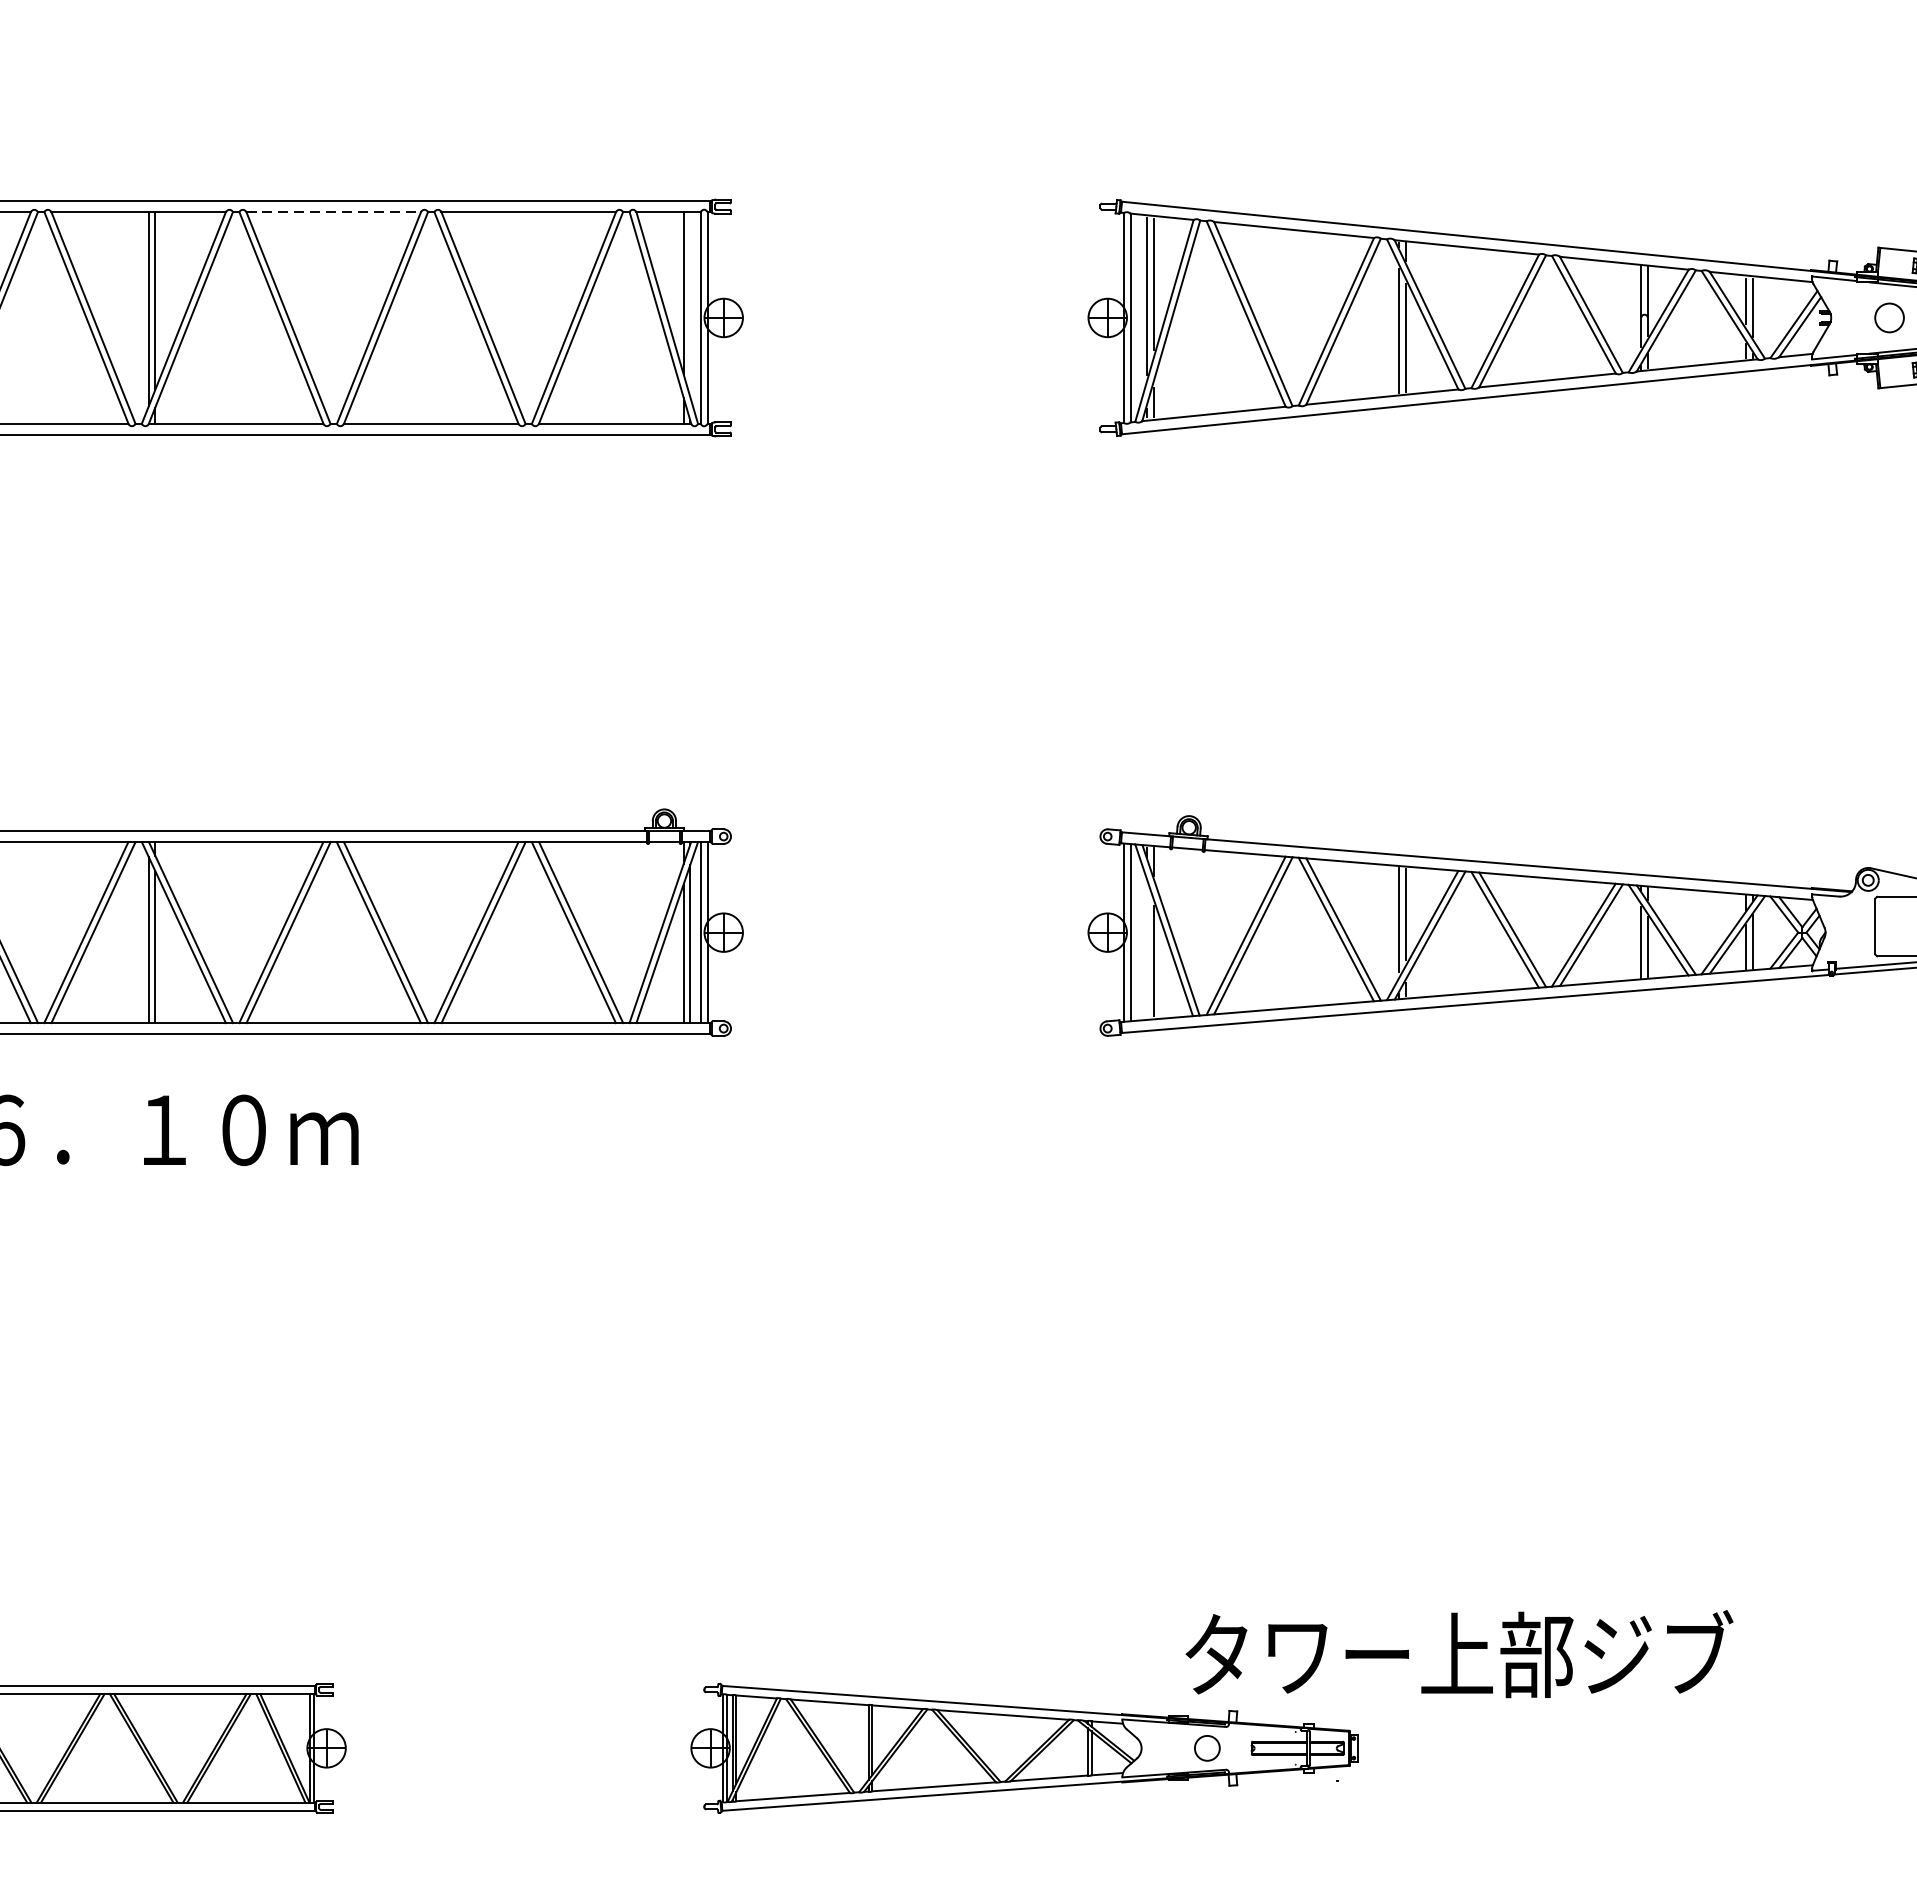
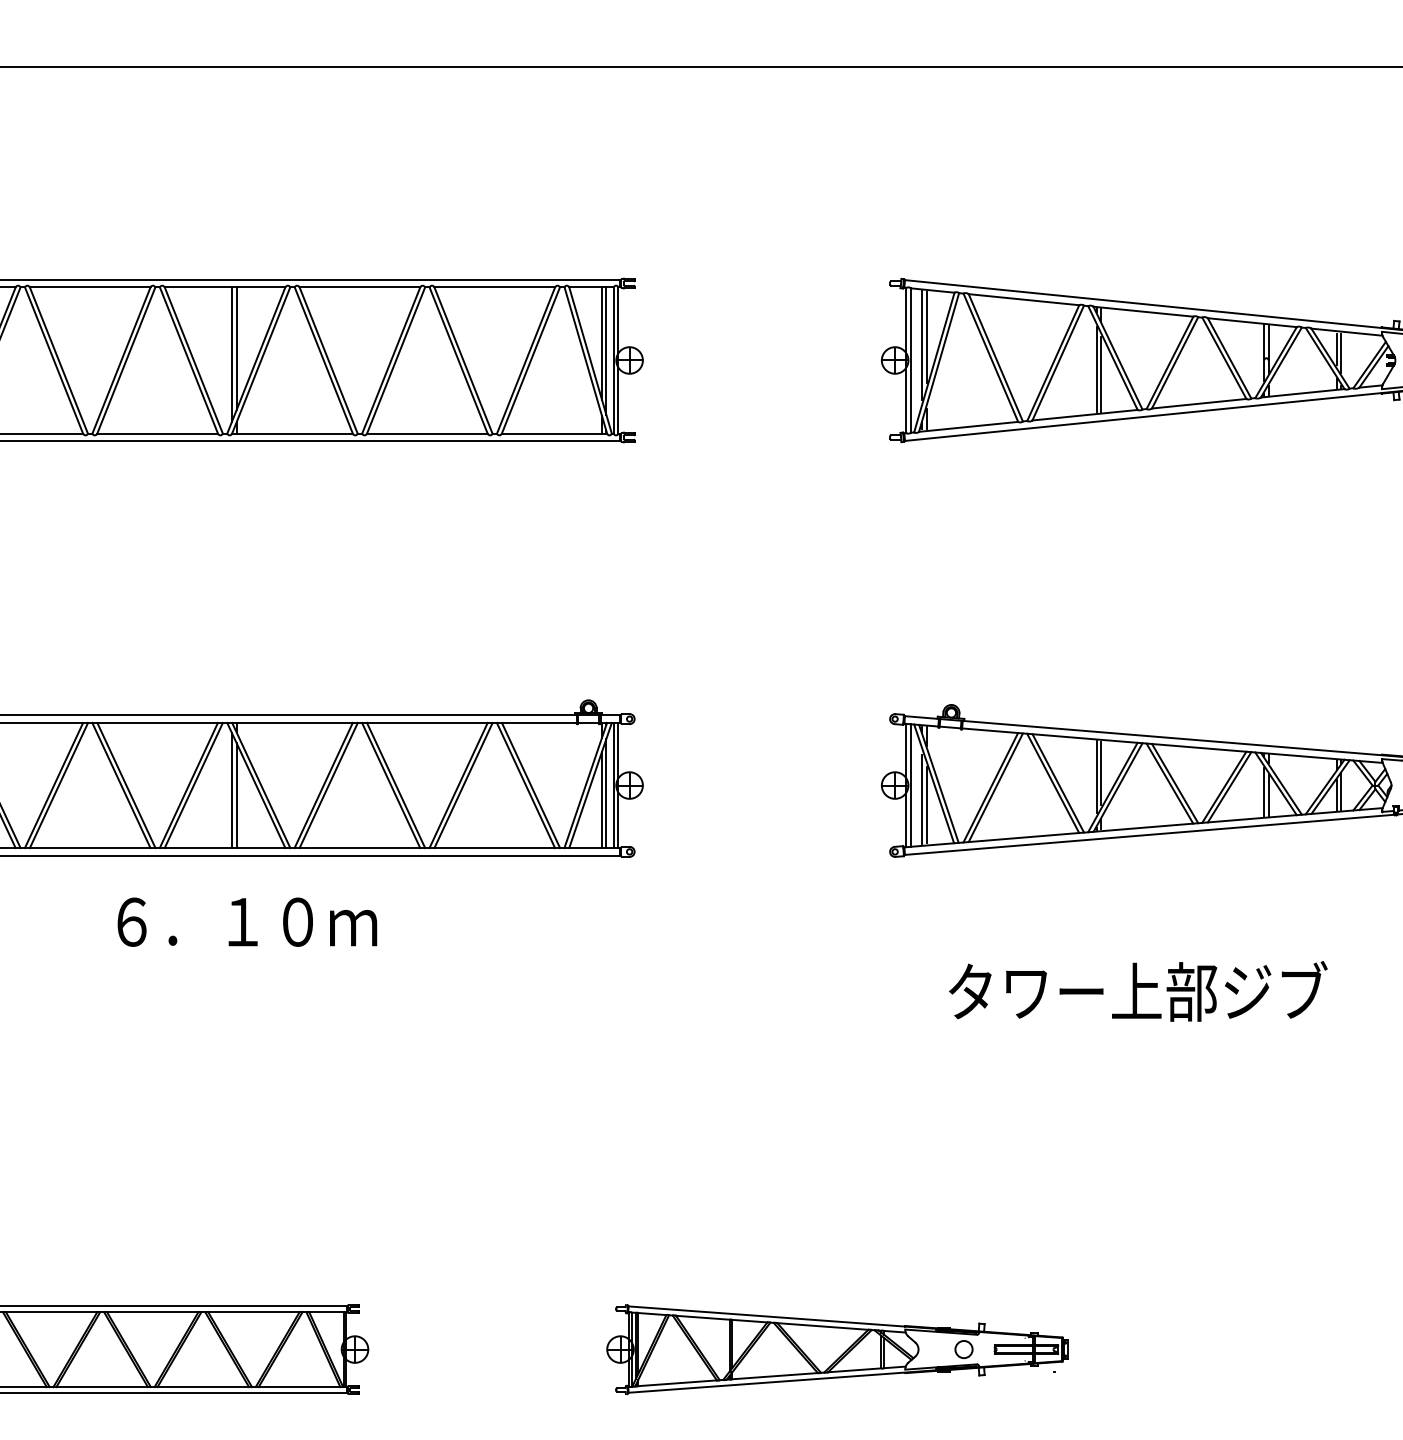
line: (334, 212) -> (360, 287), dashed -> solid
line: (690, 304) -> (606, 351), added
line: (1147, 952) -> (922, 799), added
text: (1459, 1654) -> (1138, 991), moved

